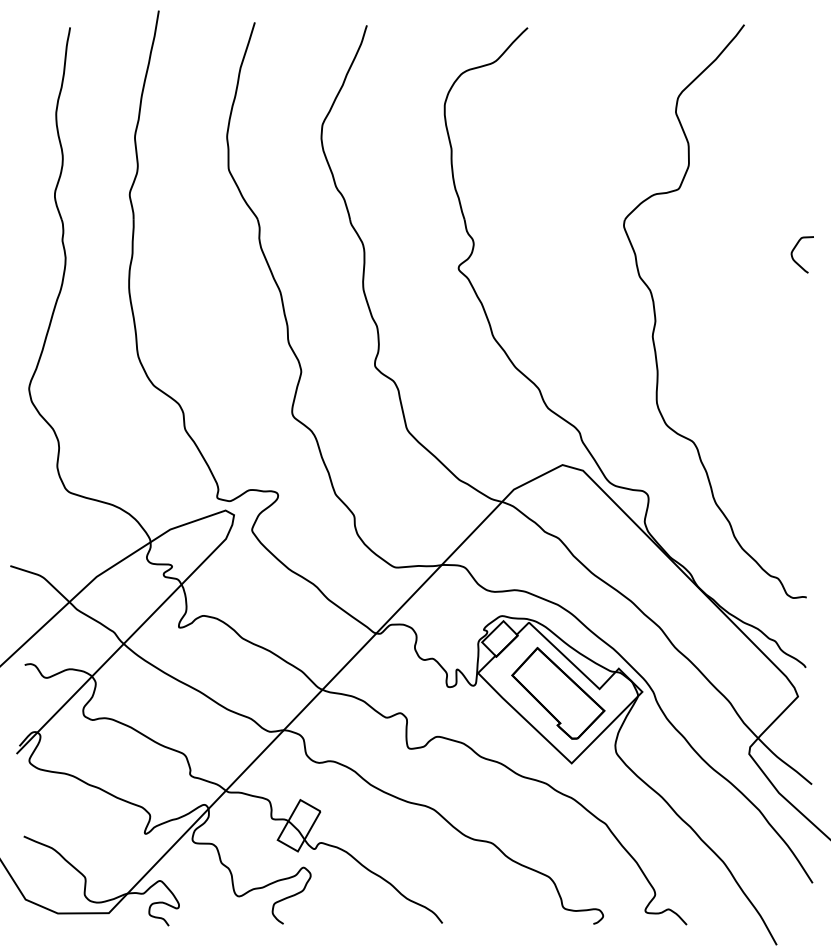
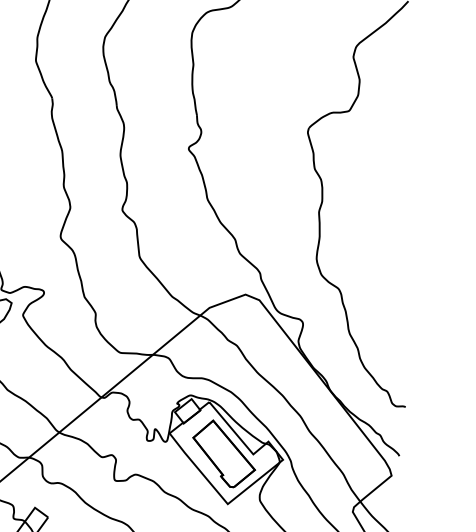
curve: (795, 248) -> (426, 161), removed

